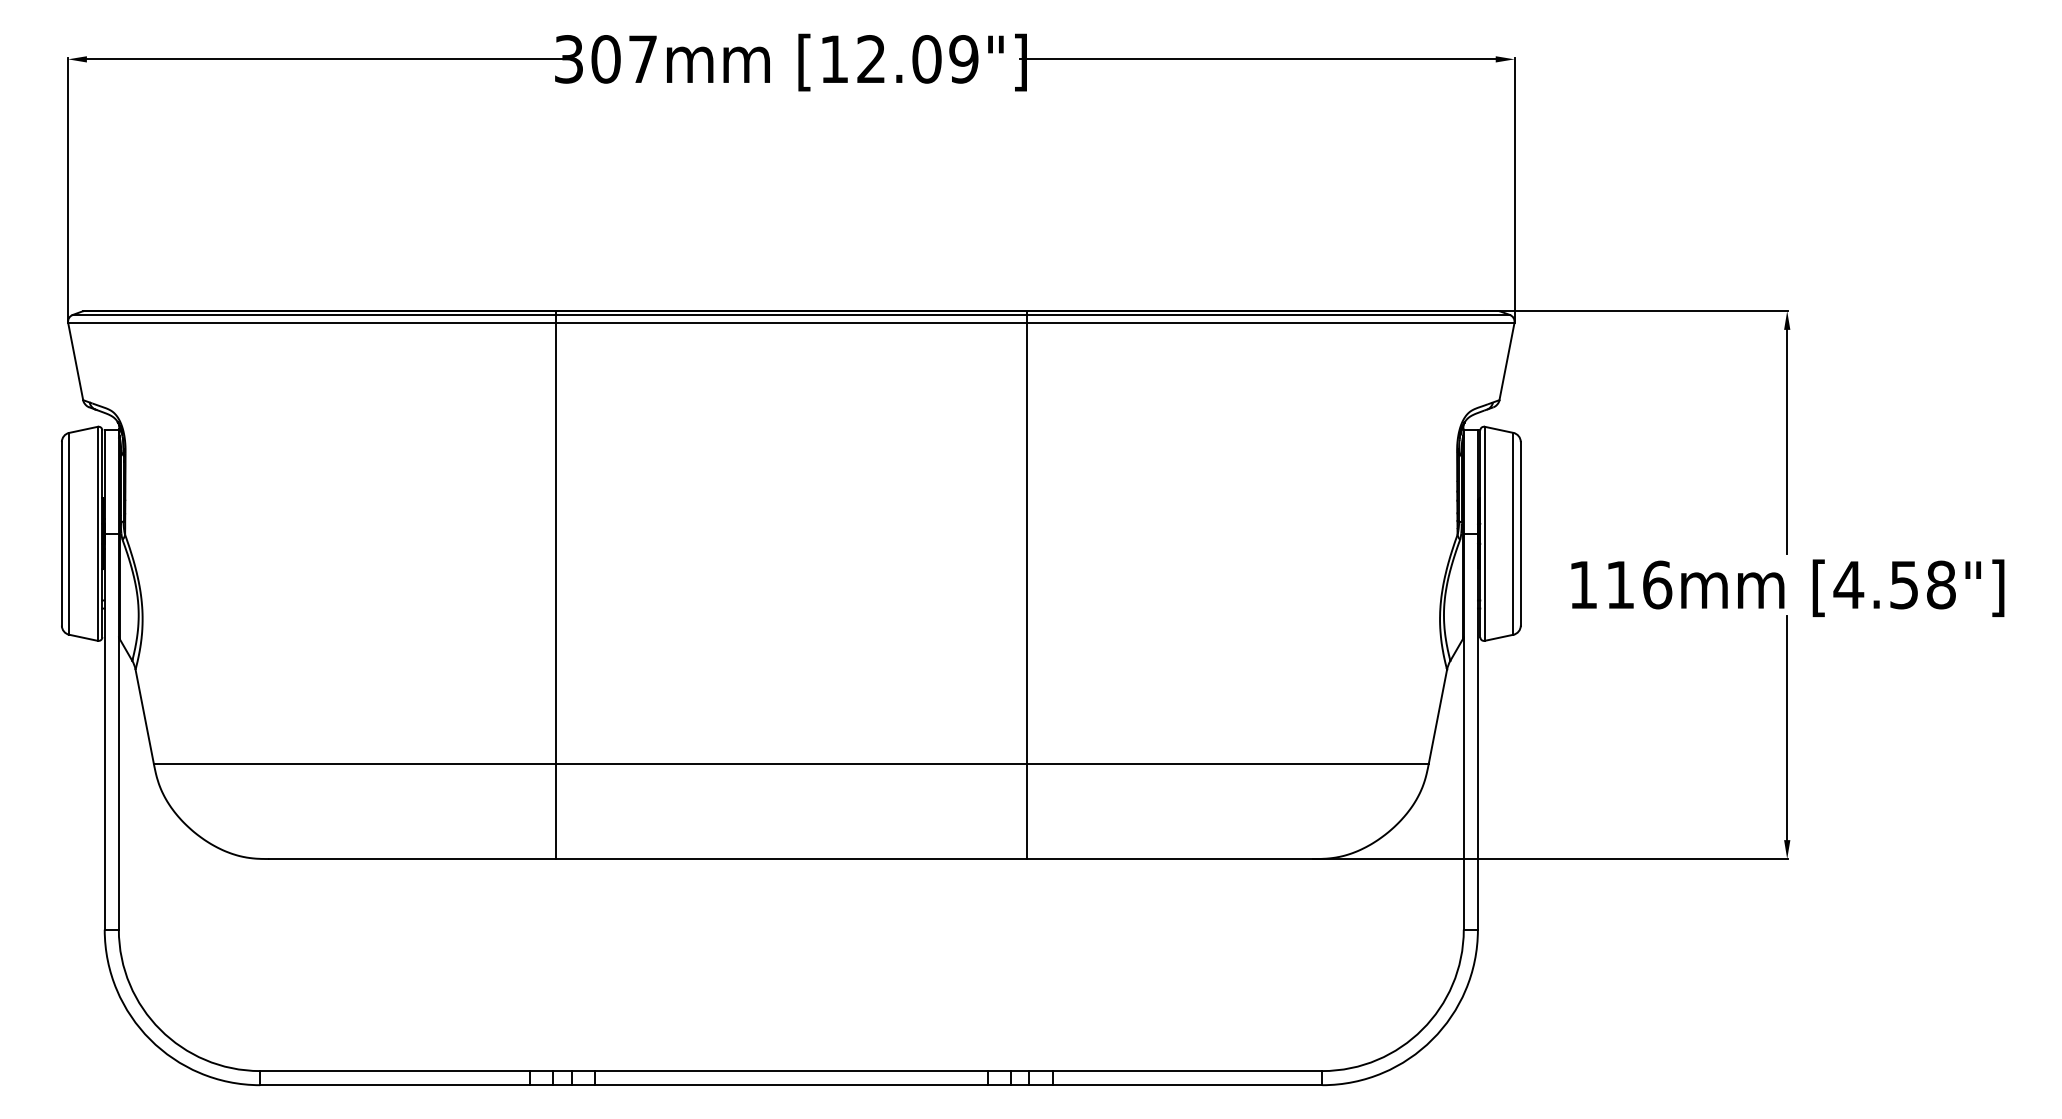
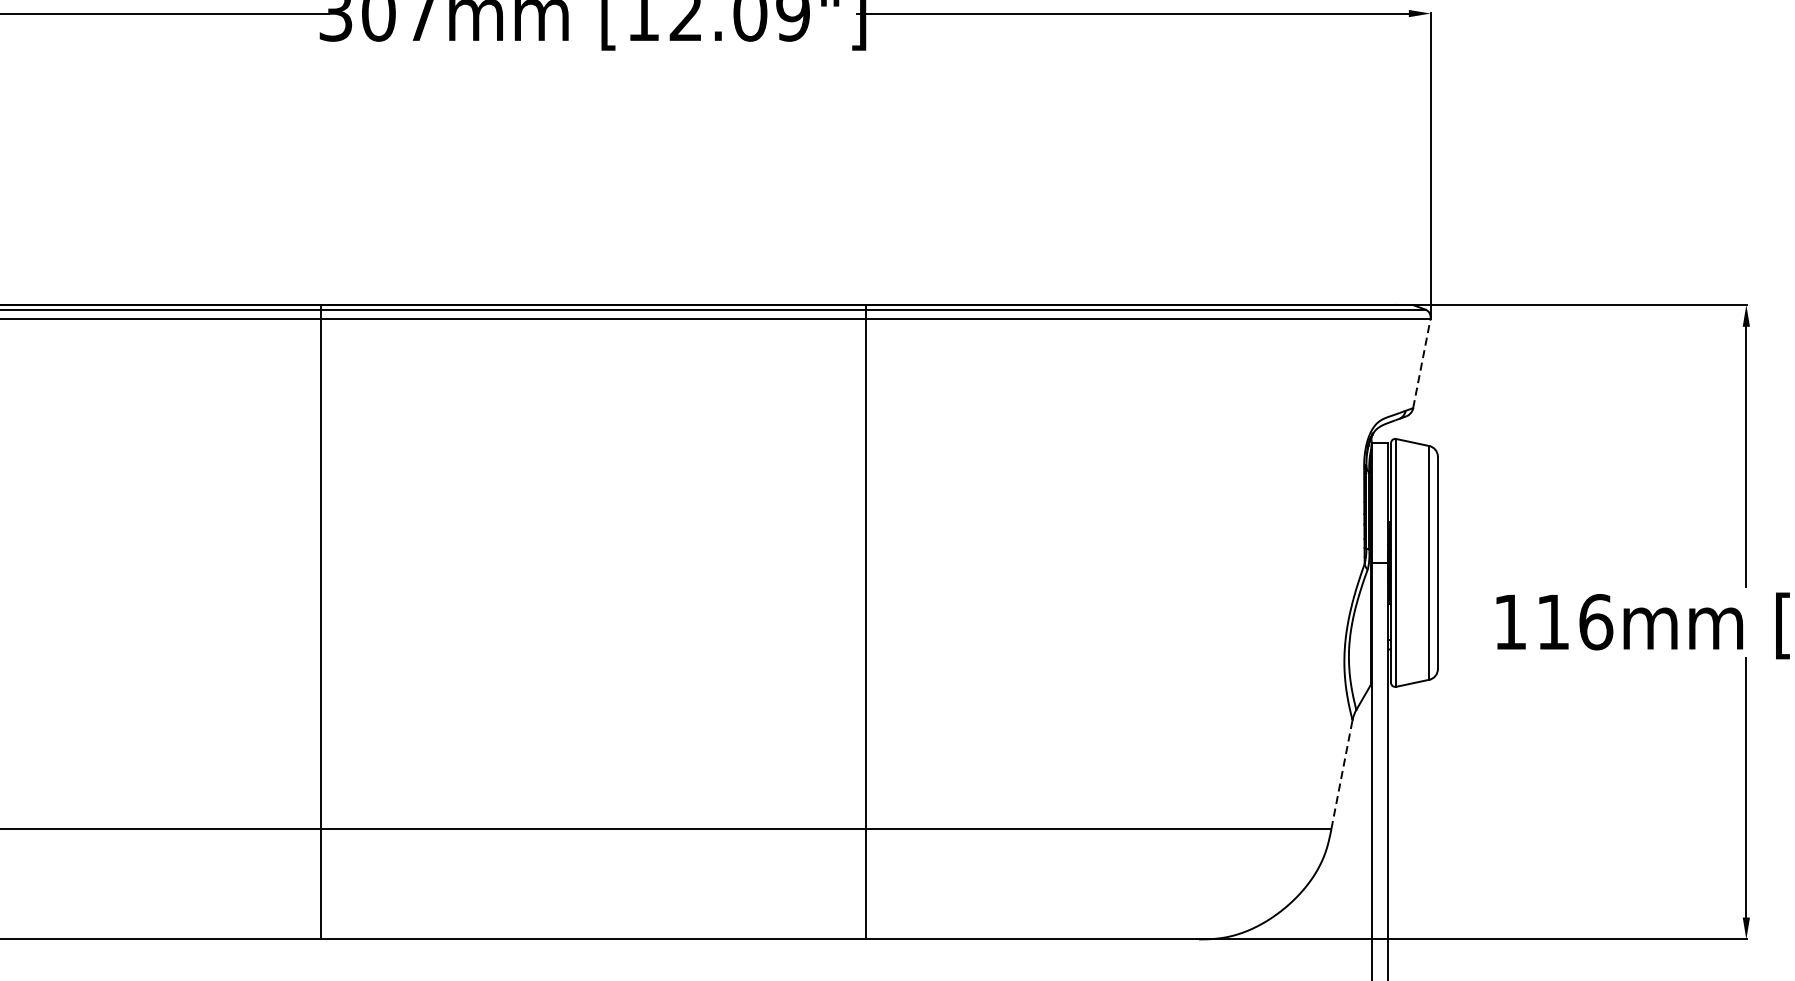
line: (1507, 361) -> (1422, 363), solid -> dashed
line: (1437, 716) -> (1341, 774), solid -> dashed

